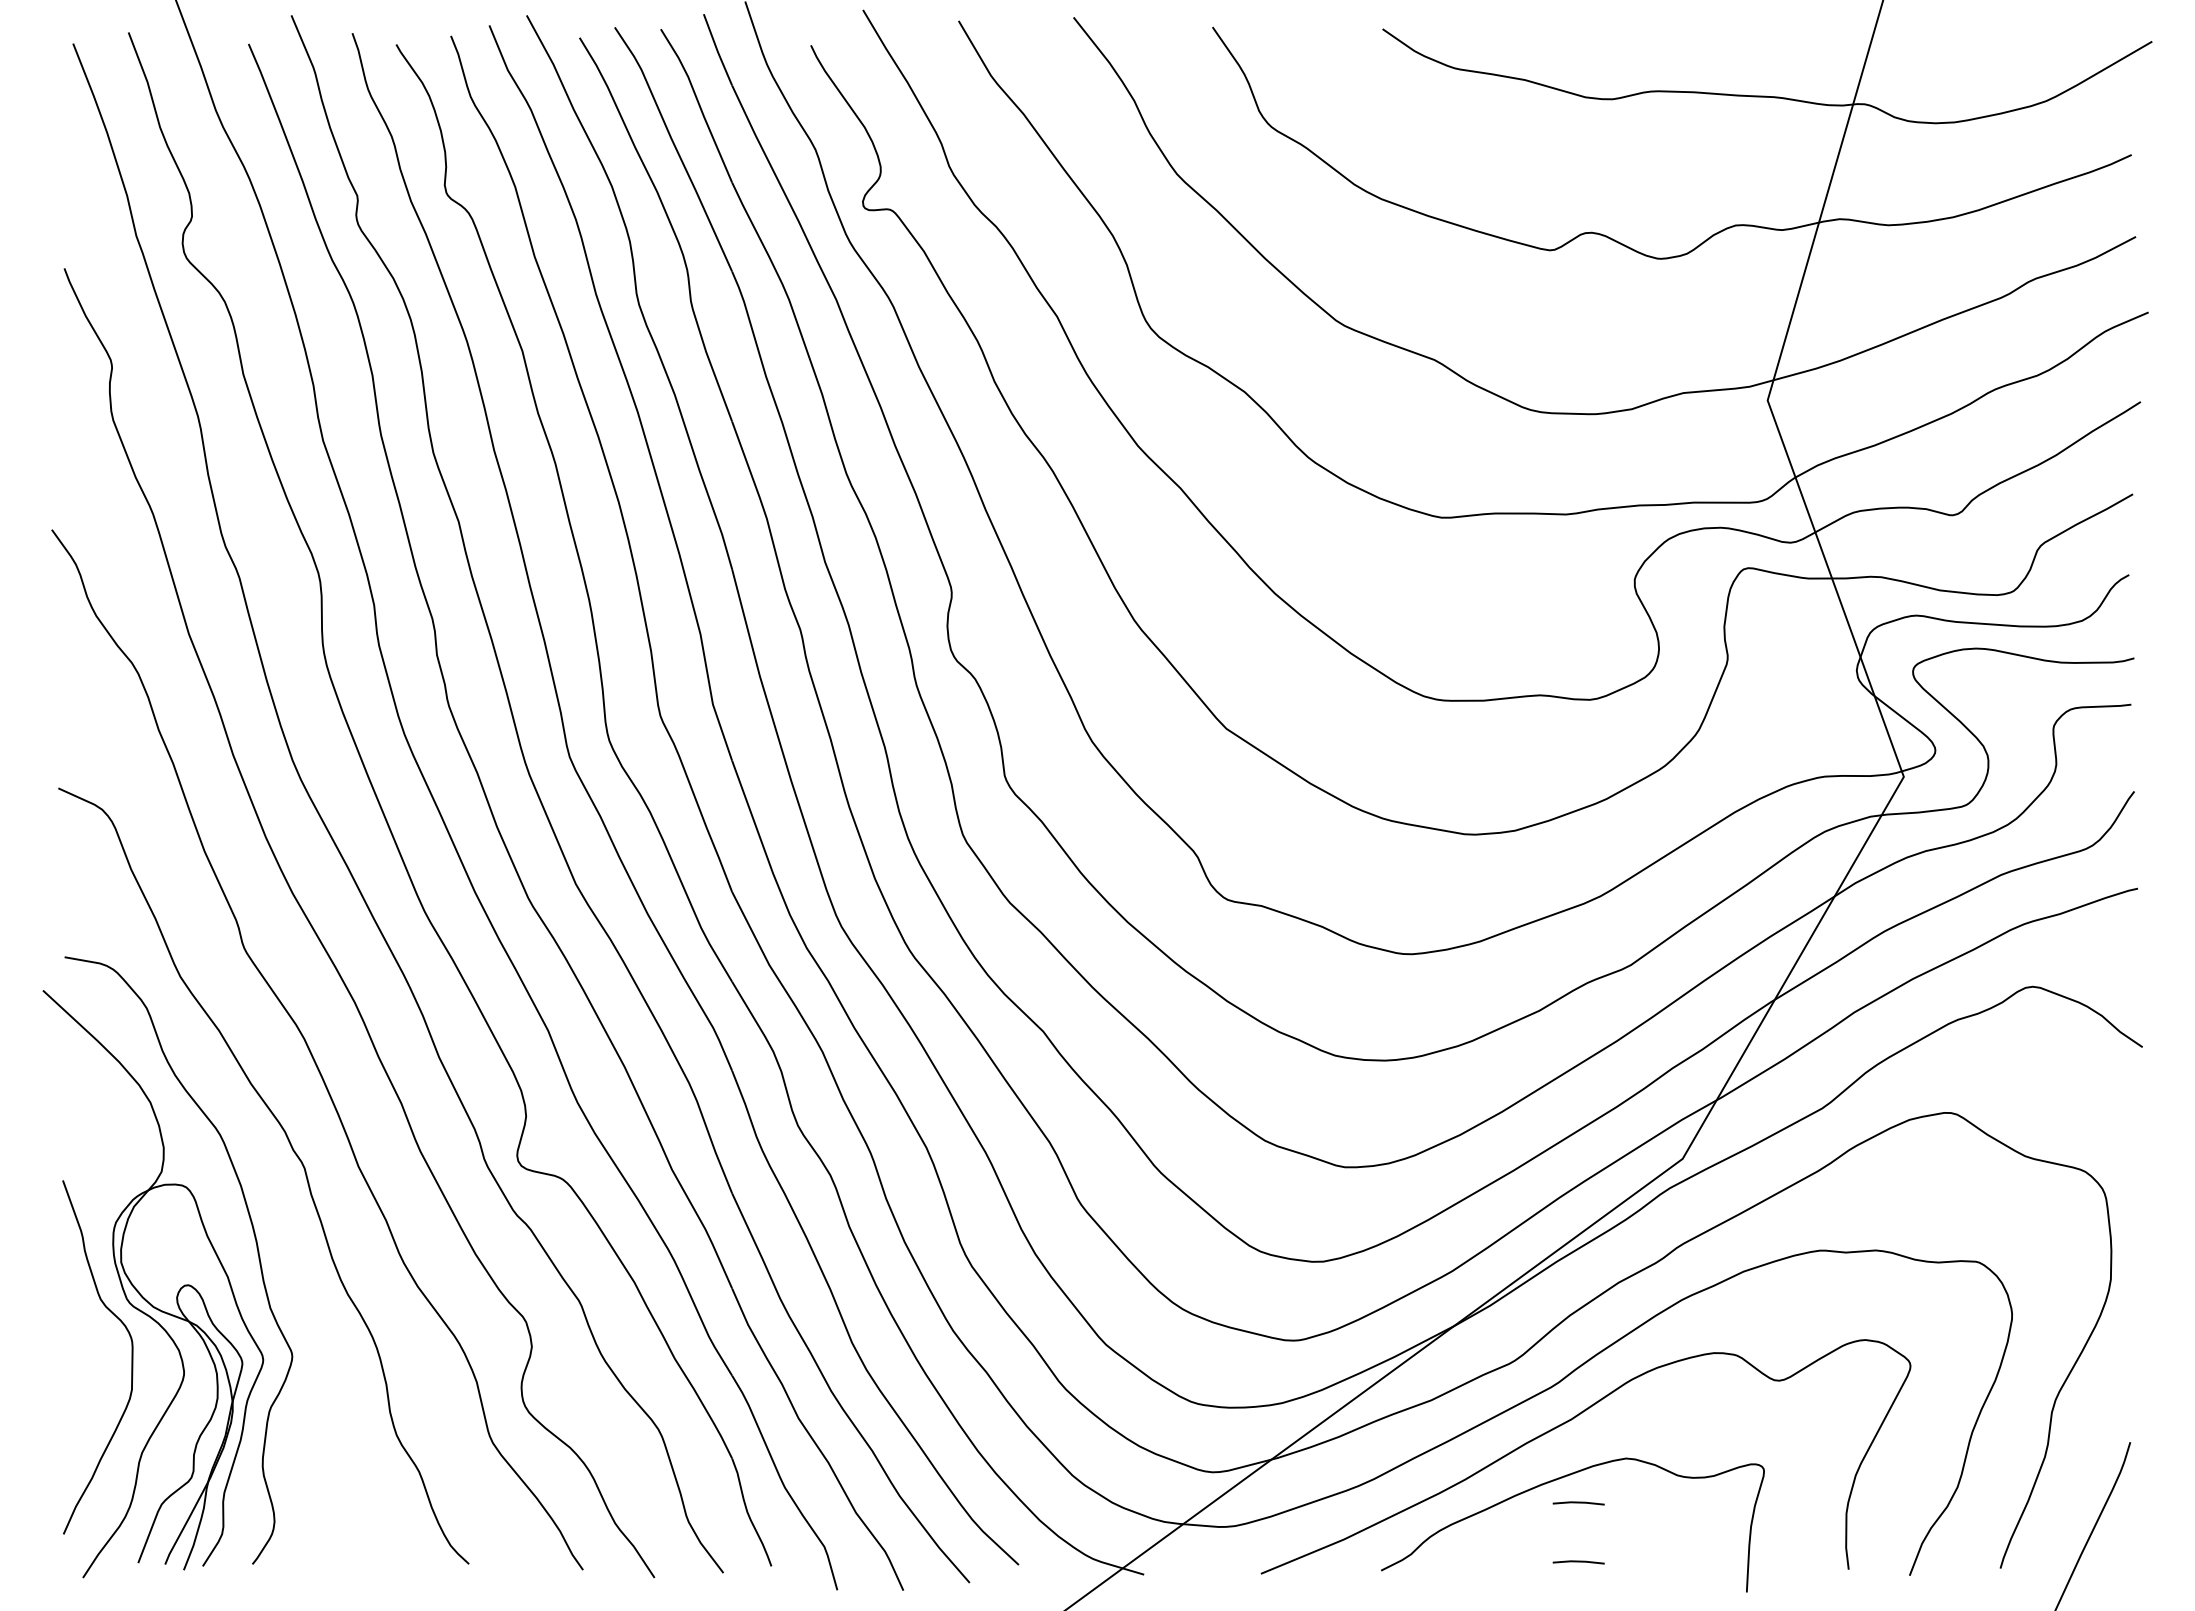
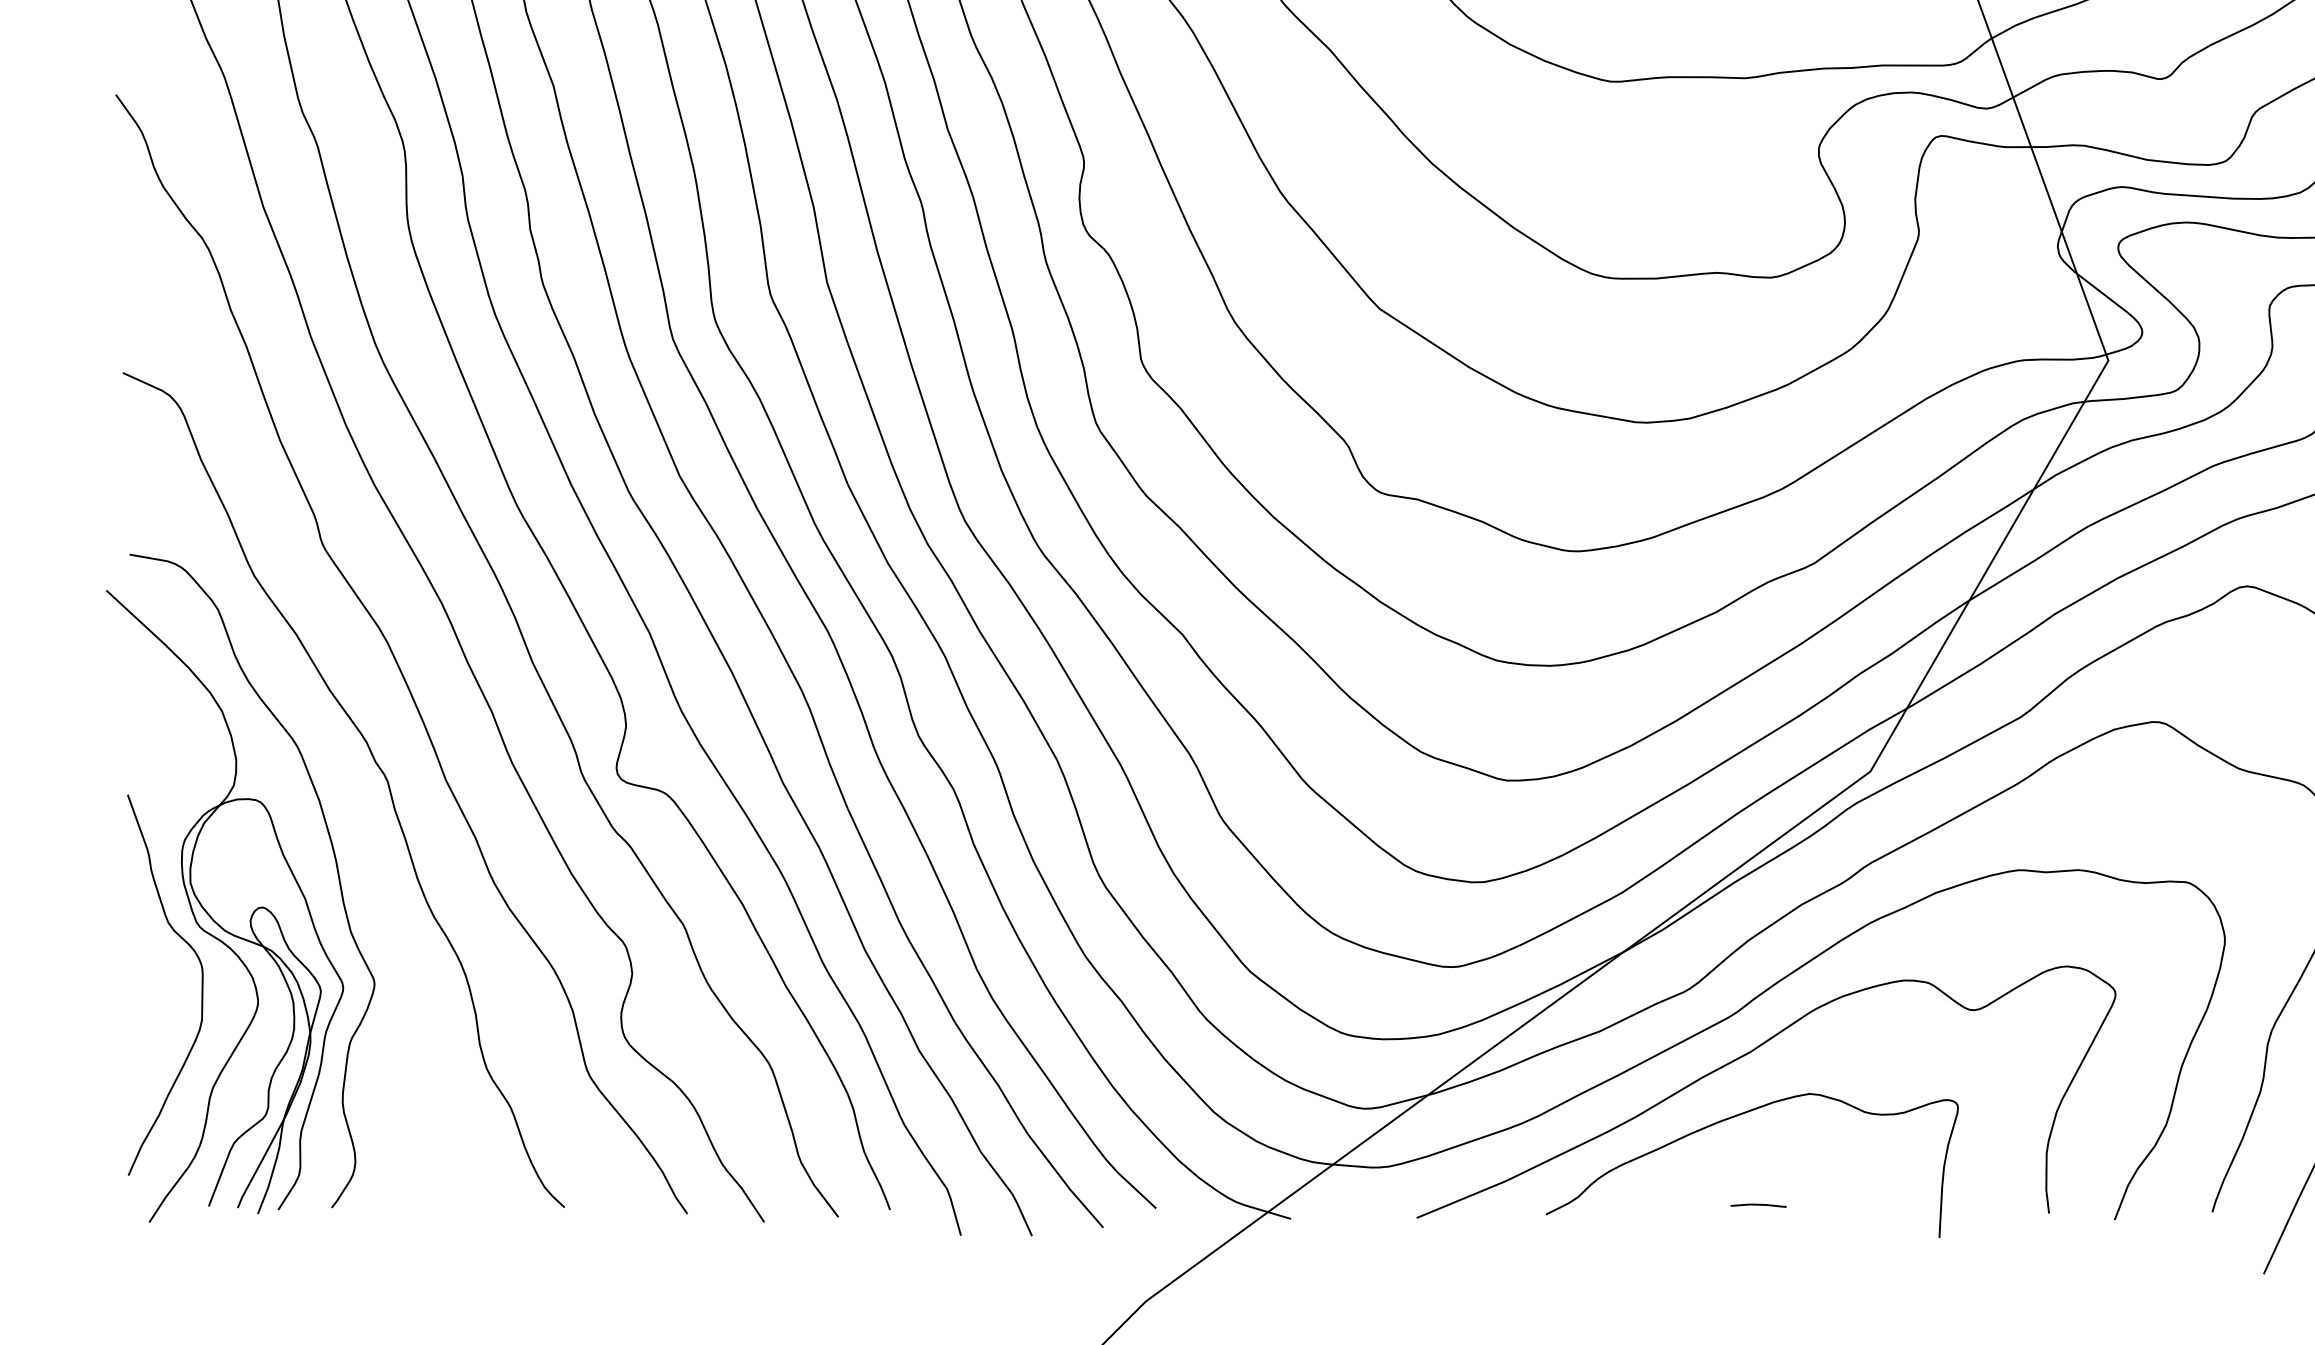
line: (1578, 1503) -> (1758, 1142), removed

